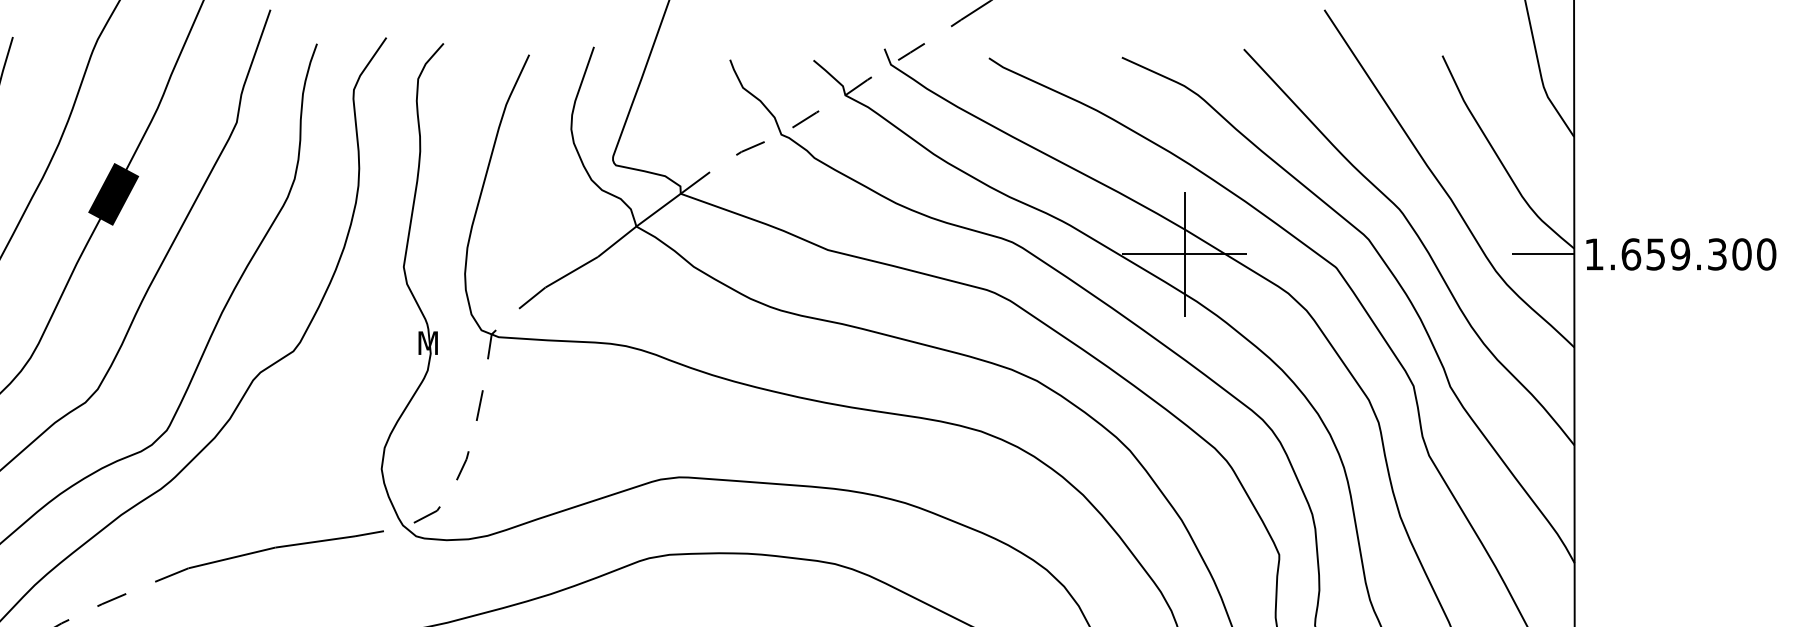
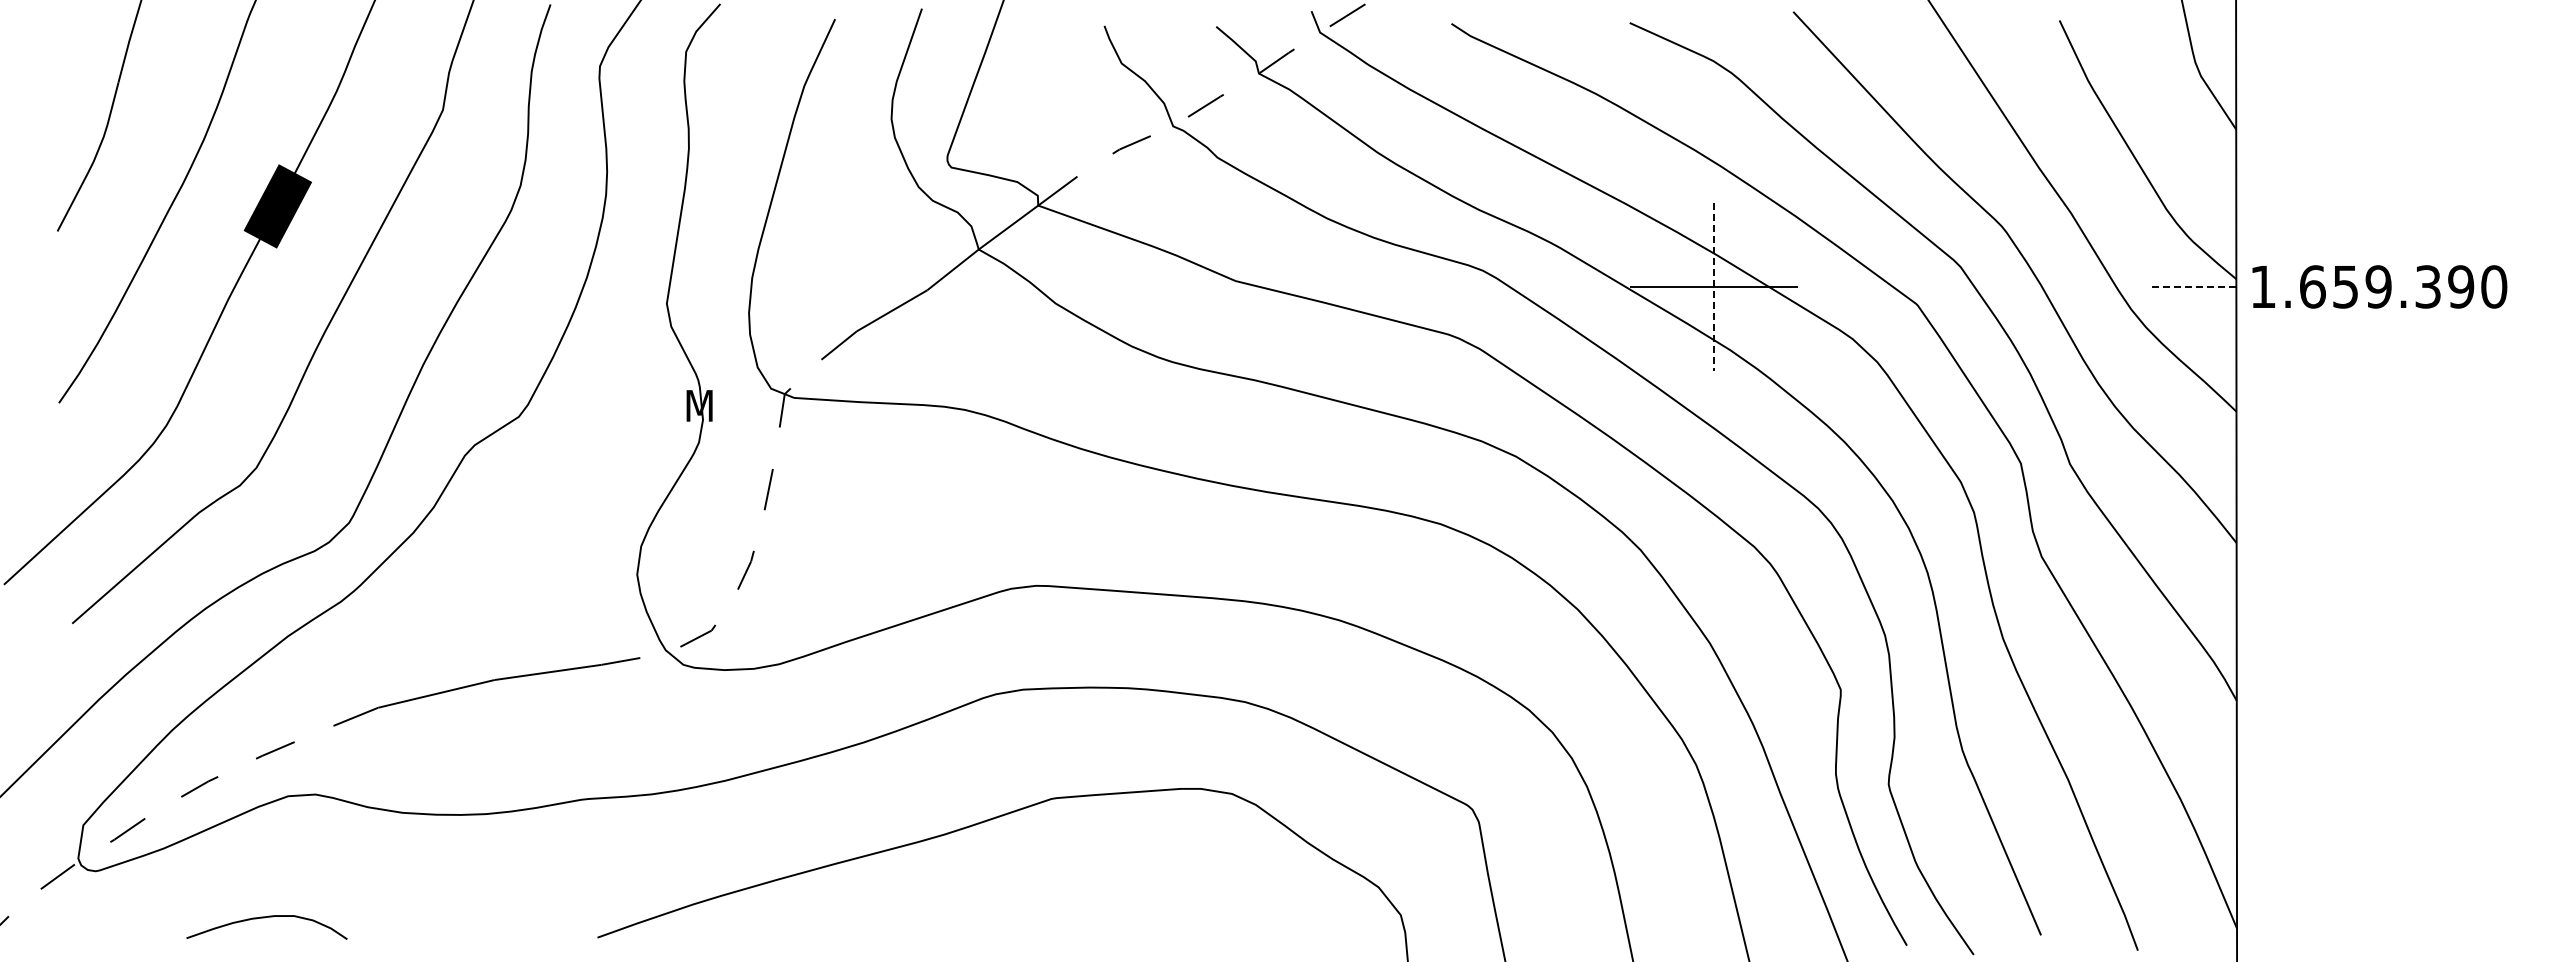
line: (1184, 254) -> (1713, 287), solid -> dashed
line: (1542, 254) -> (2193, 286), solid -> dashed
text: (1742, 254) -> (2461, 286), 1.659.300 -> 1.659.390

